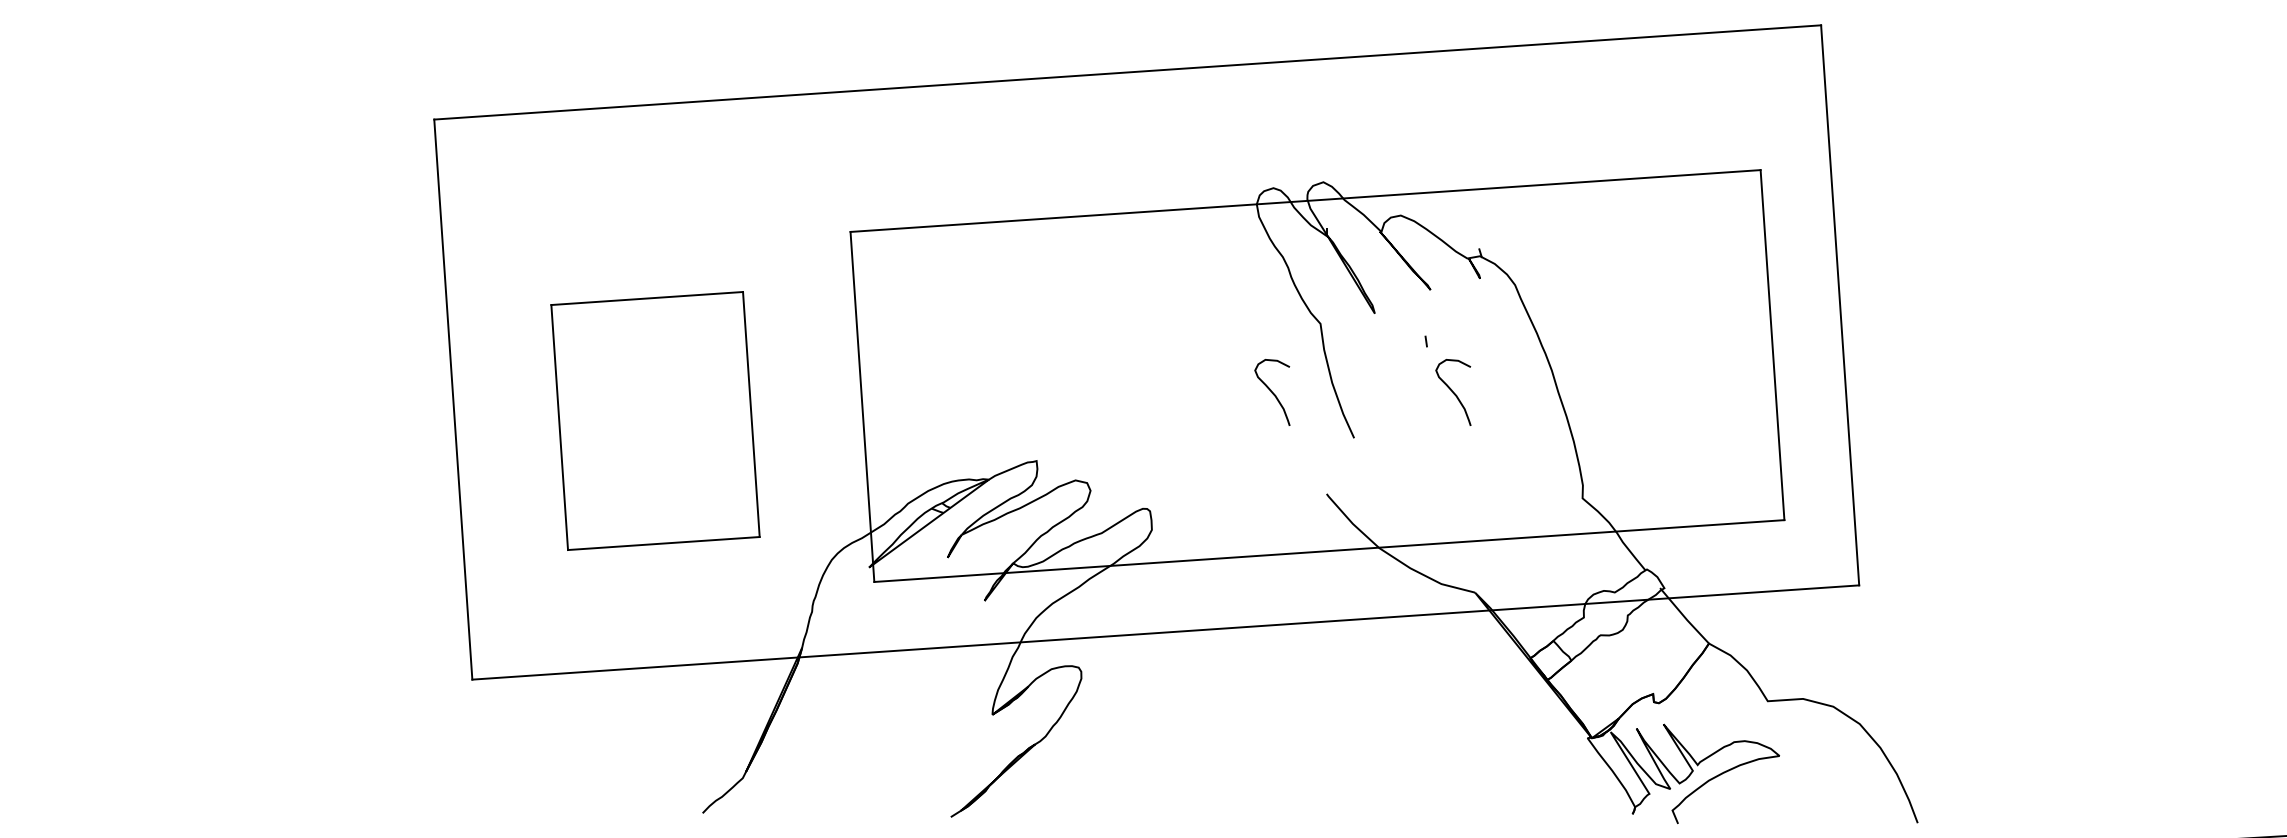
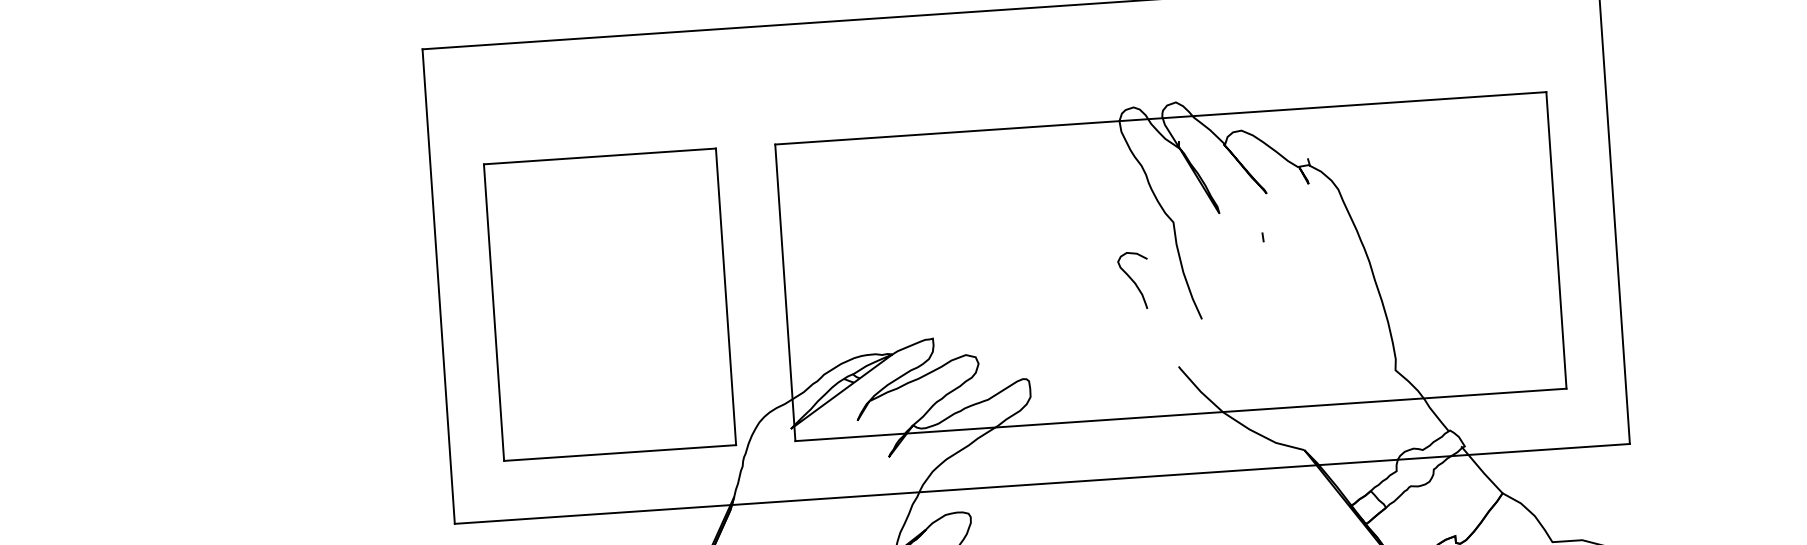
curve: (1453, 392) -> (1286, 280), removed
part: (655, 420) -> (609, 304), size x1.43

